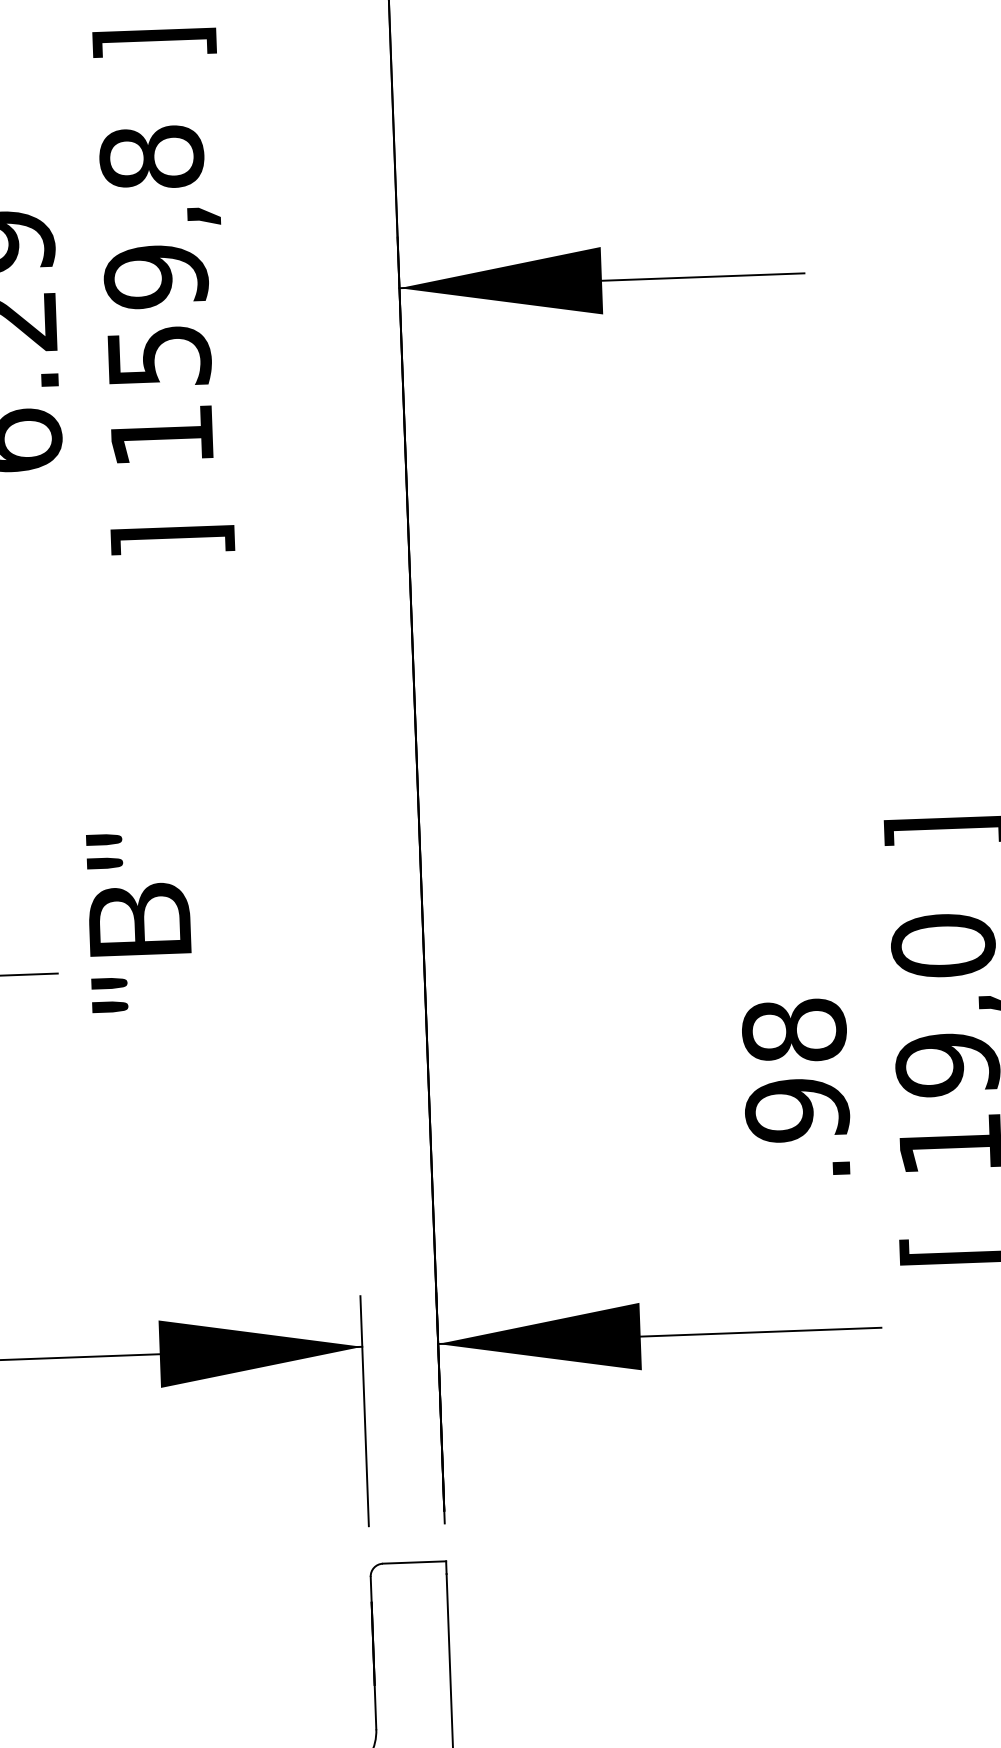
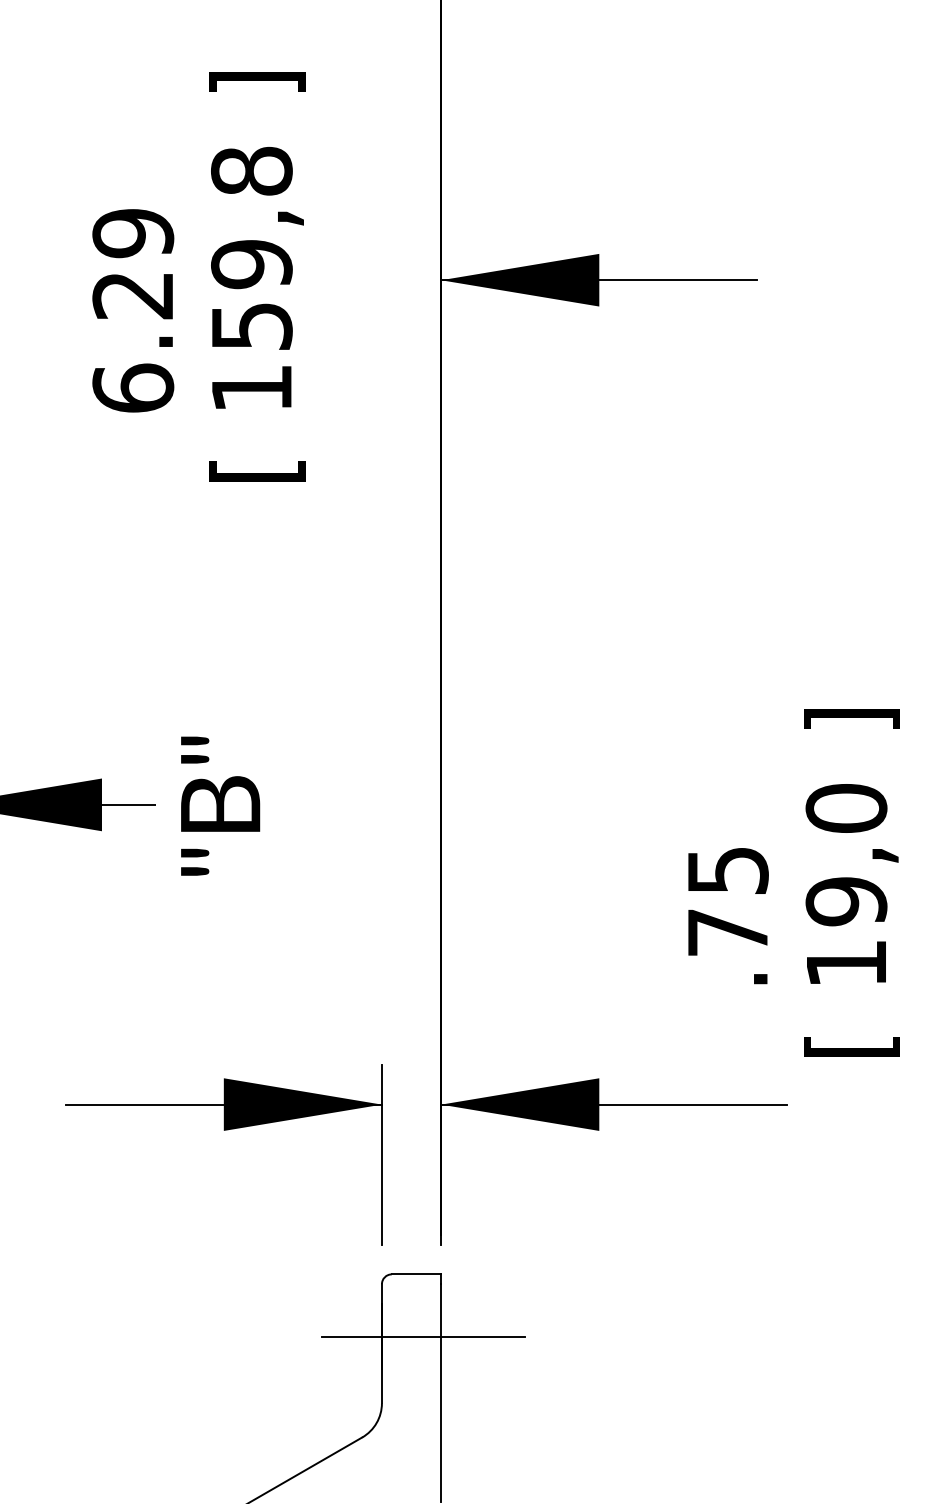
text: (173, 540) -> (257, 470), ] -> [
text: (139, 921) -> (220, 805), moved
text: (795, 1070) -> (727, 901), .98 -> .75
line: (426, 1641) -> (423, 1336), added

